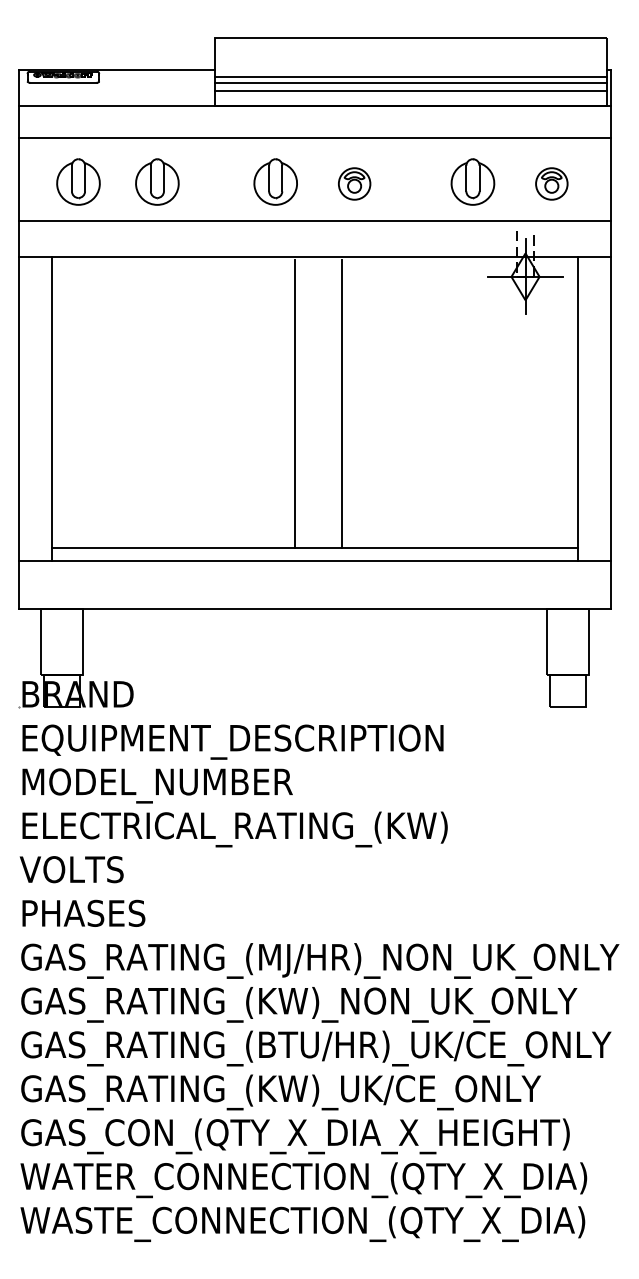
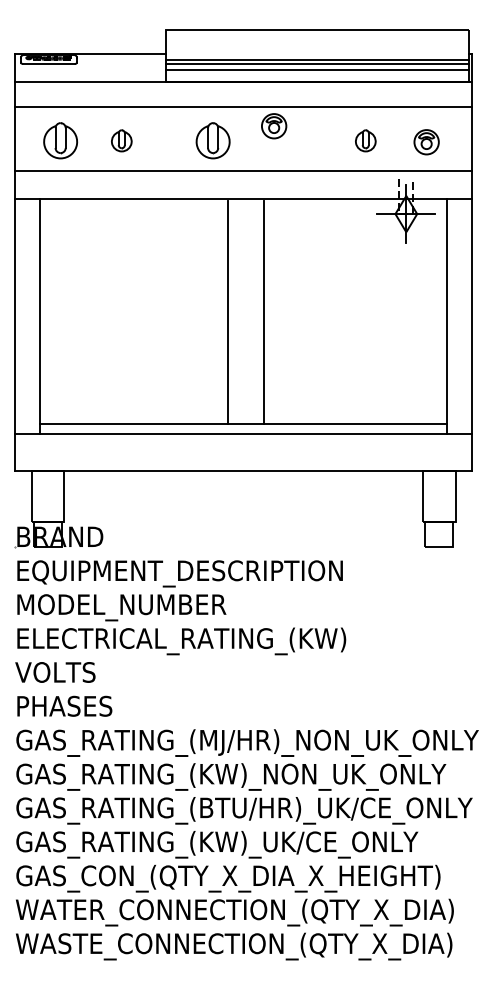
part: (157, 181) -> (121, 140), size x0.6
part: (472, 181) -> (365, 140), size x0.6
part: (355, 184) -> (274, 126), moved

